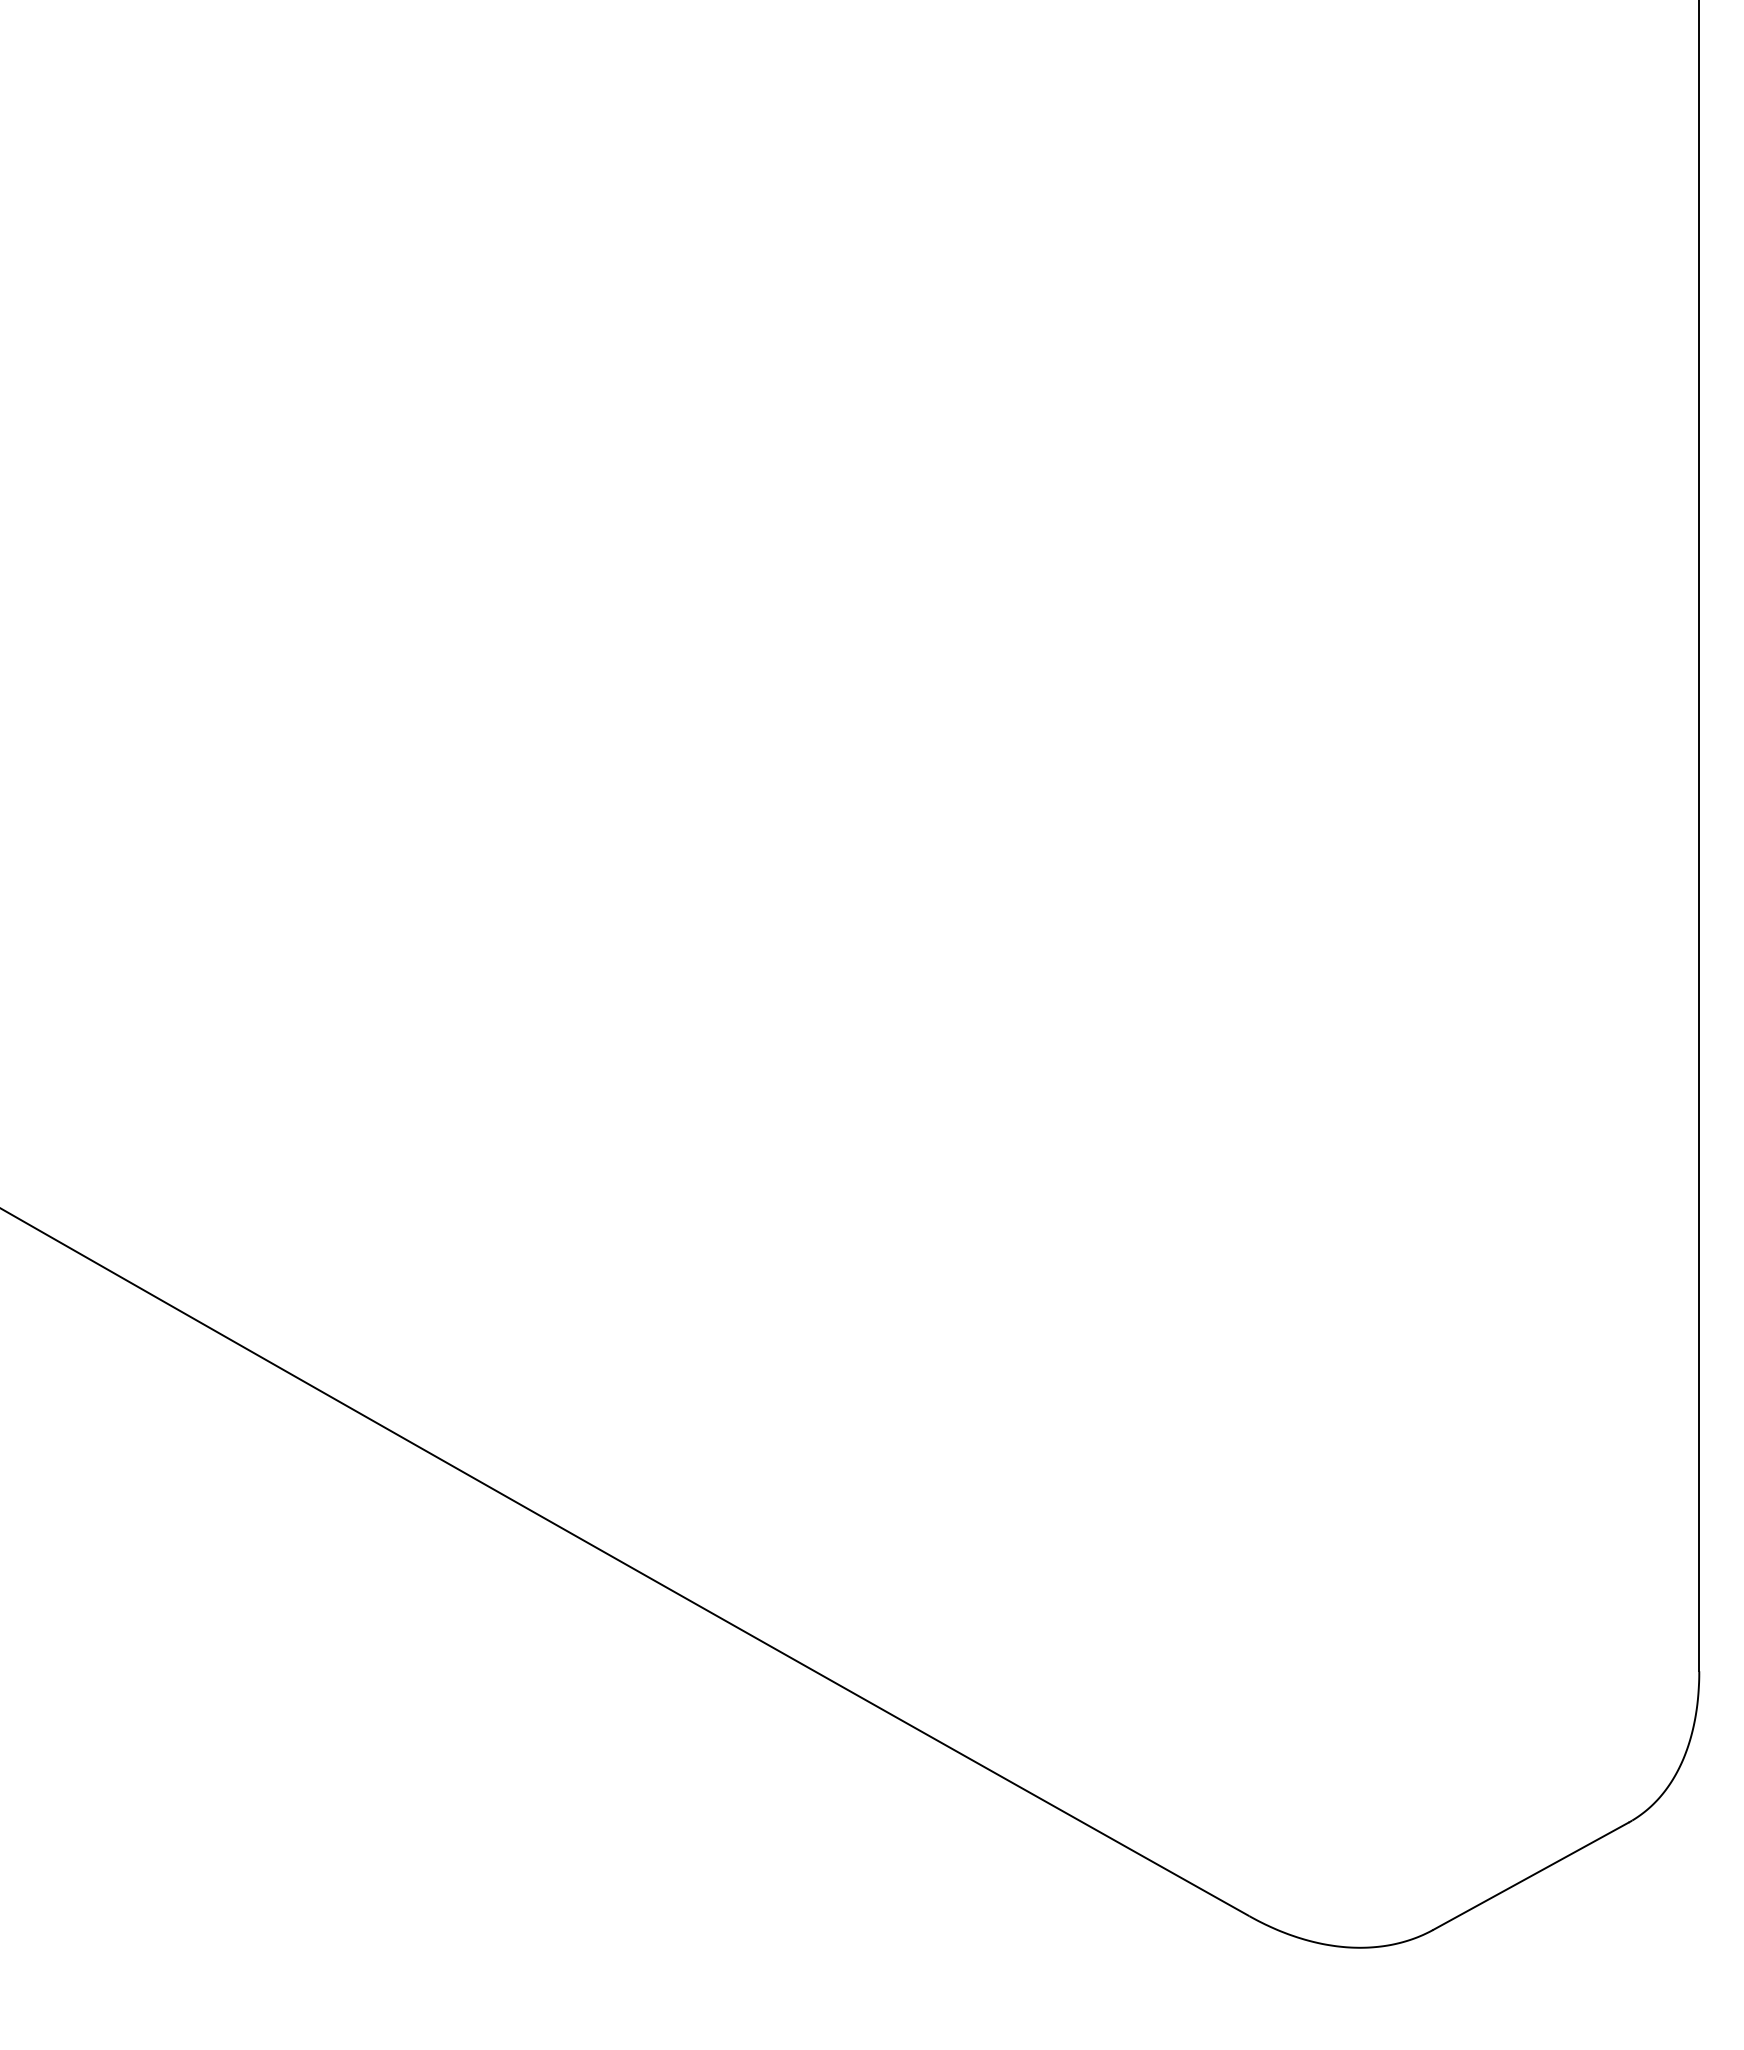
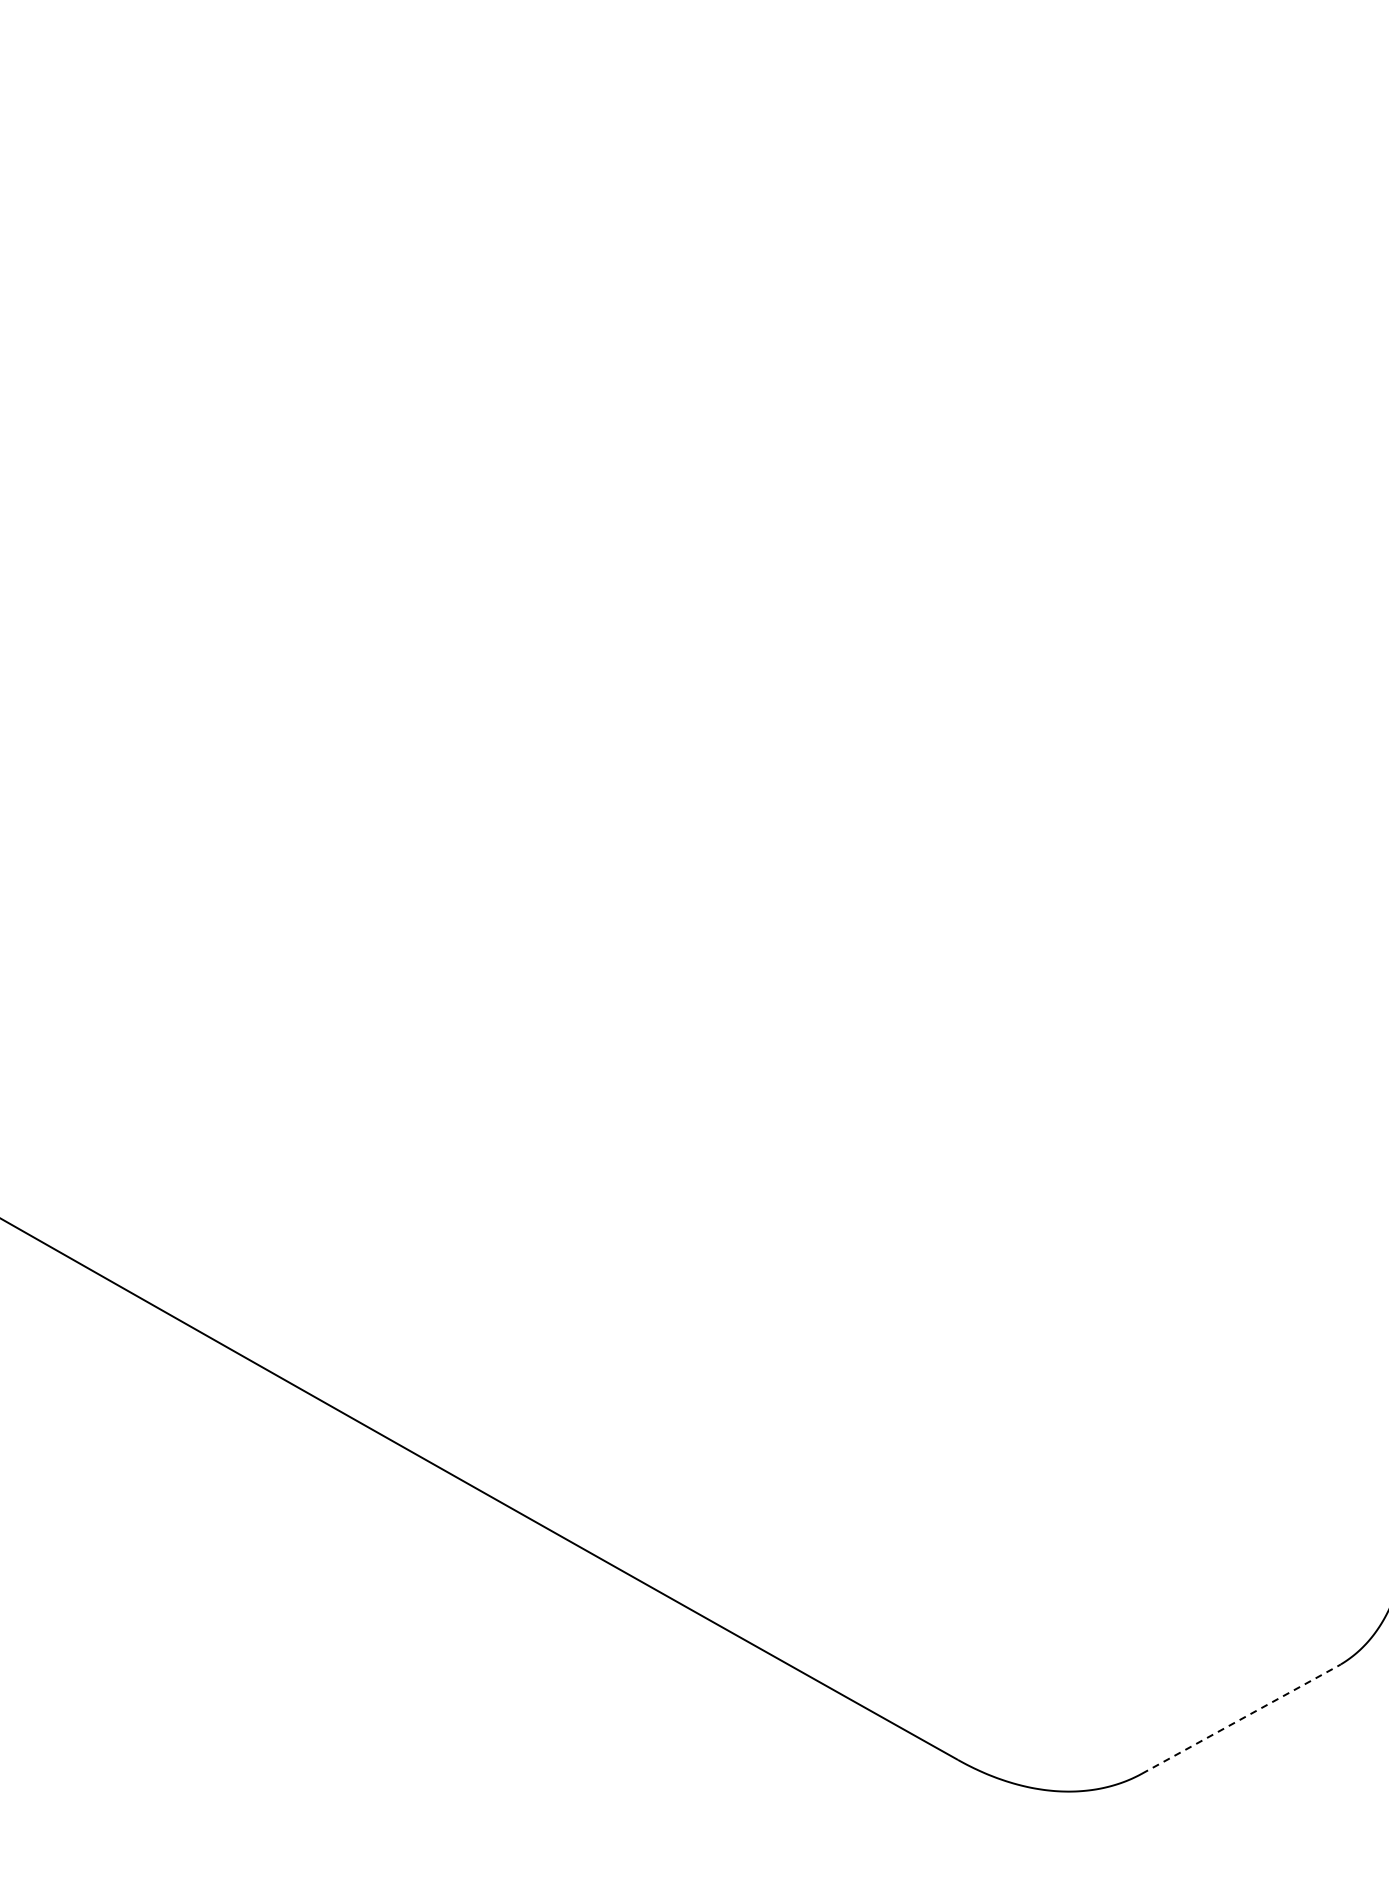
line: (1530, 1876) -> (1239, 1720), solid -> dashed

